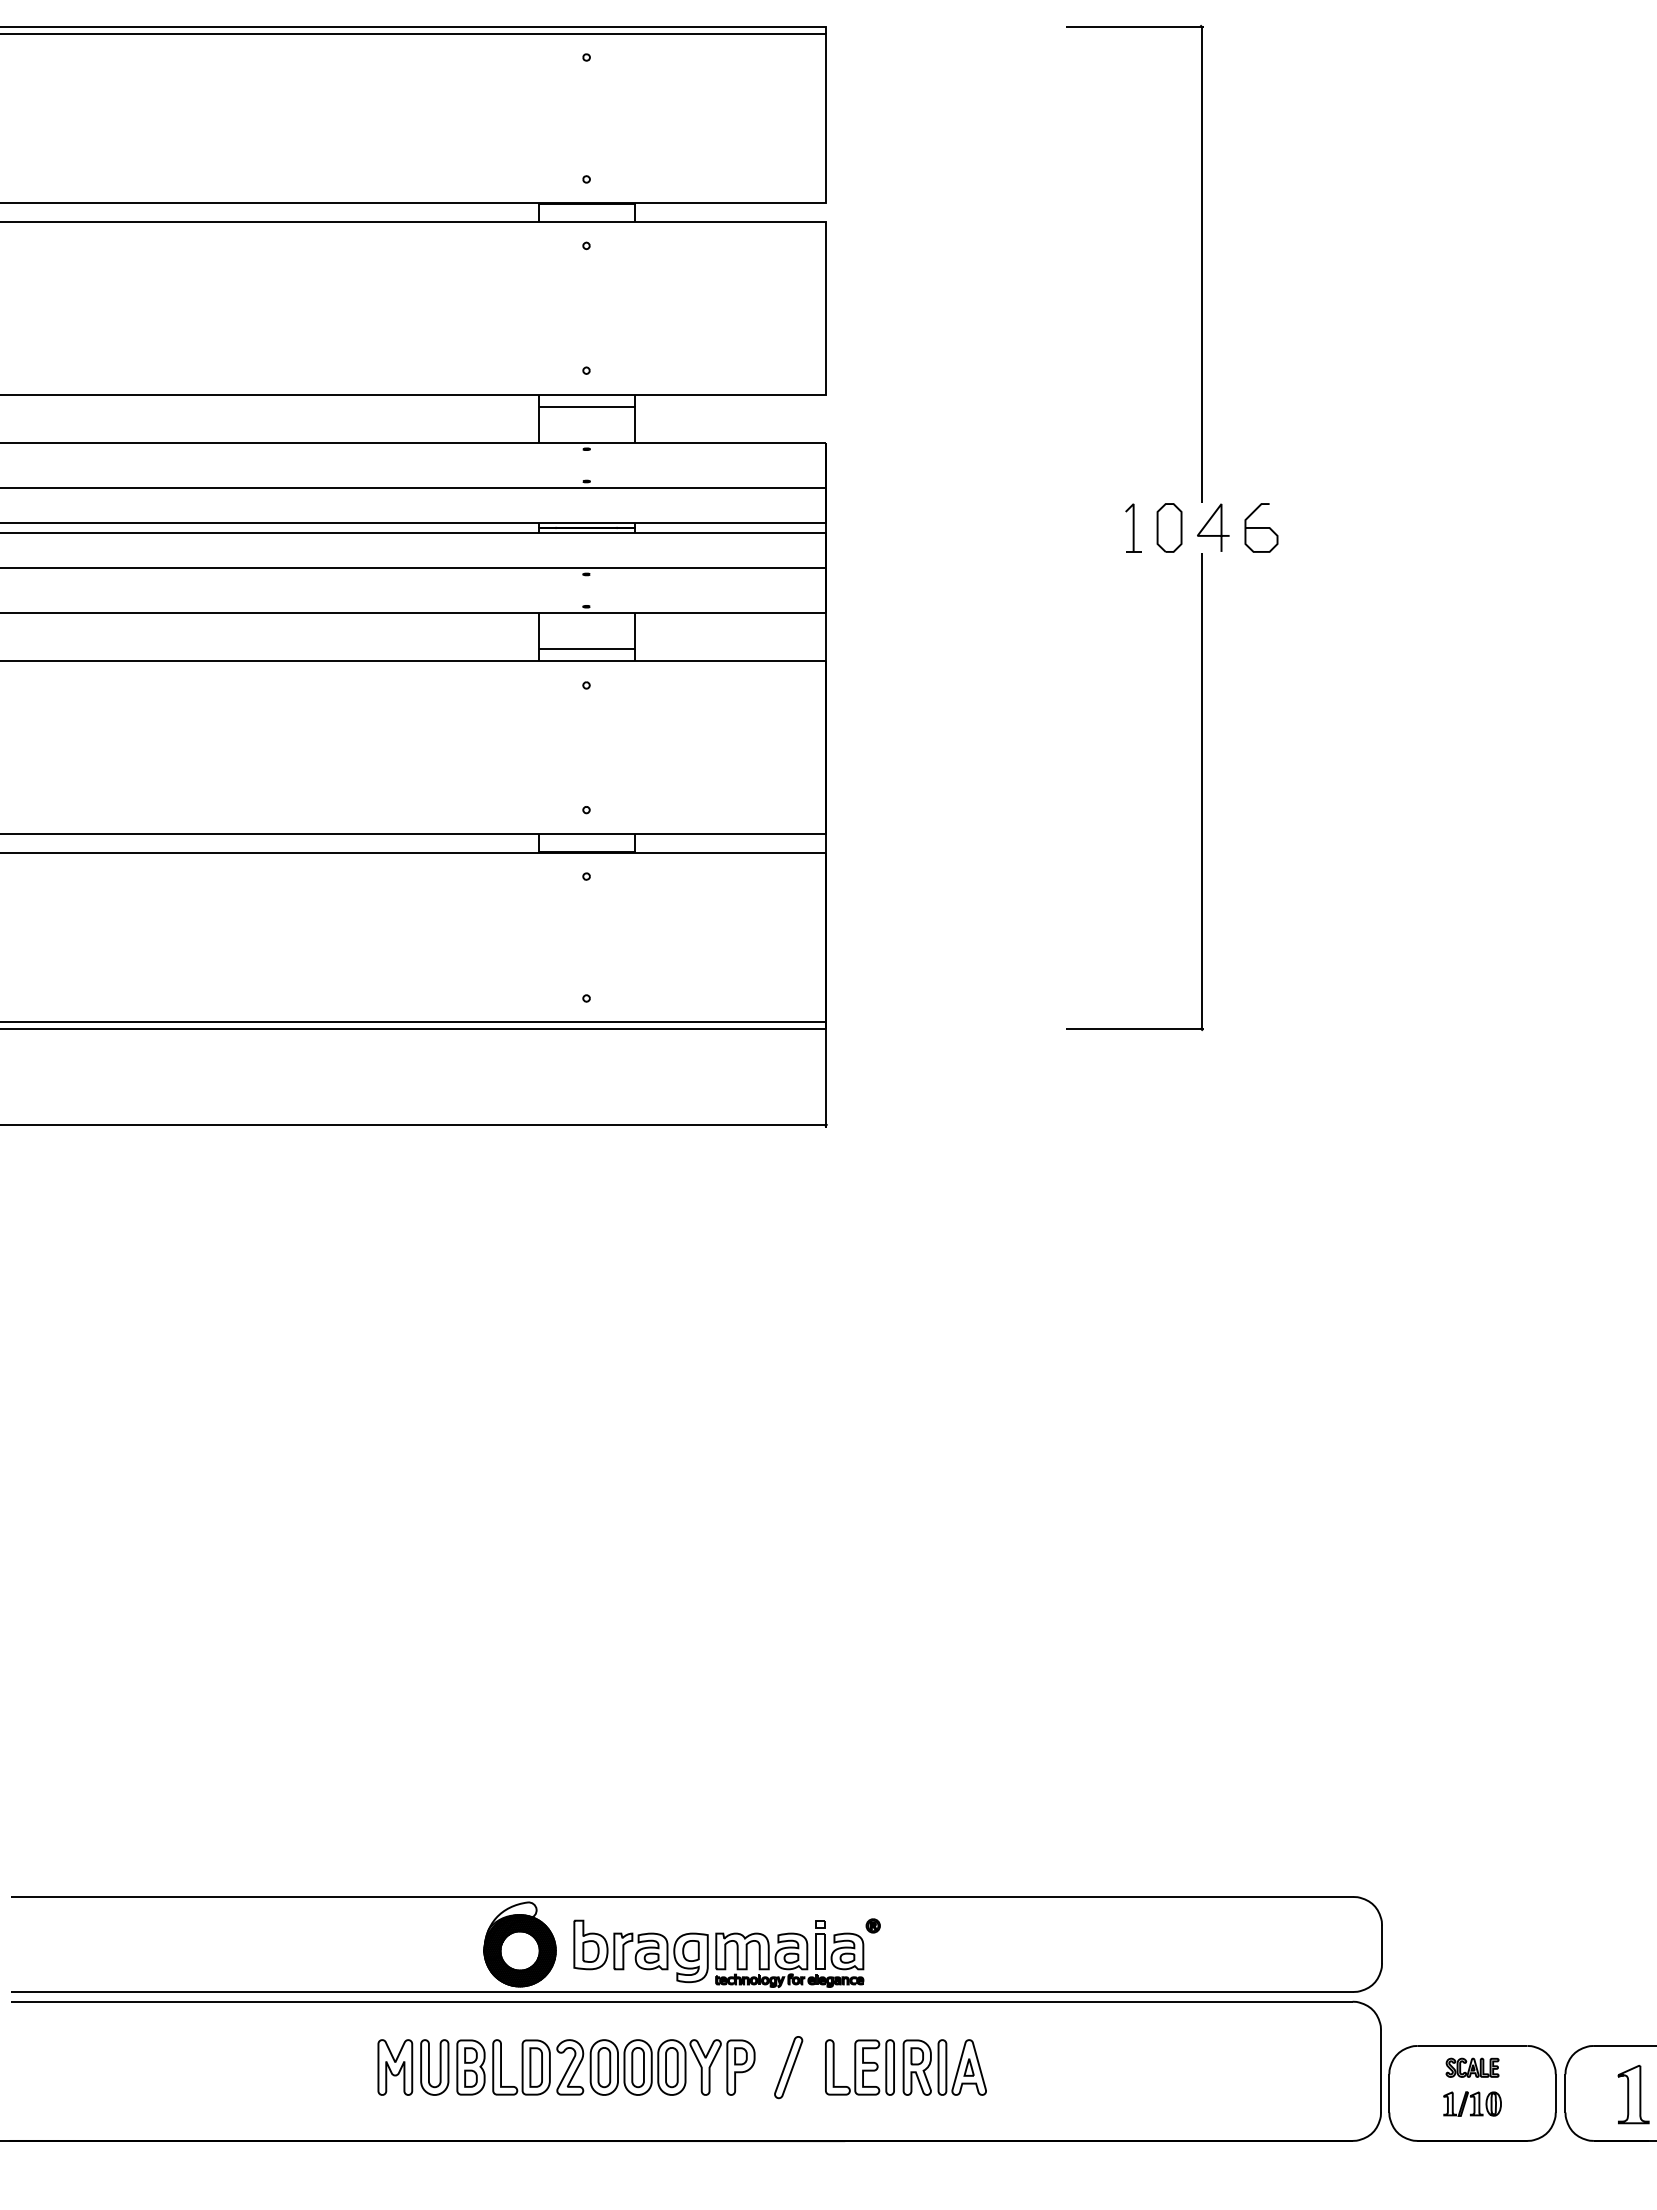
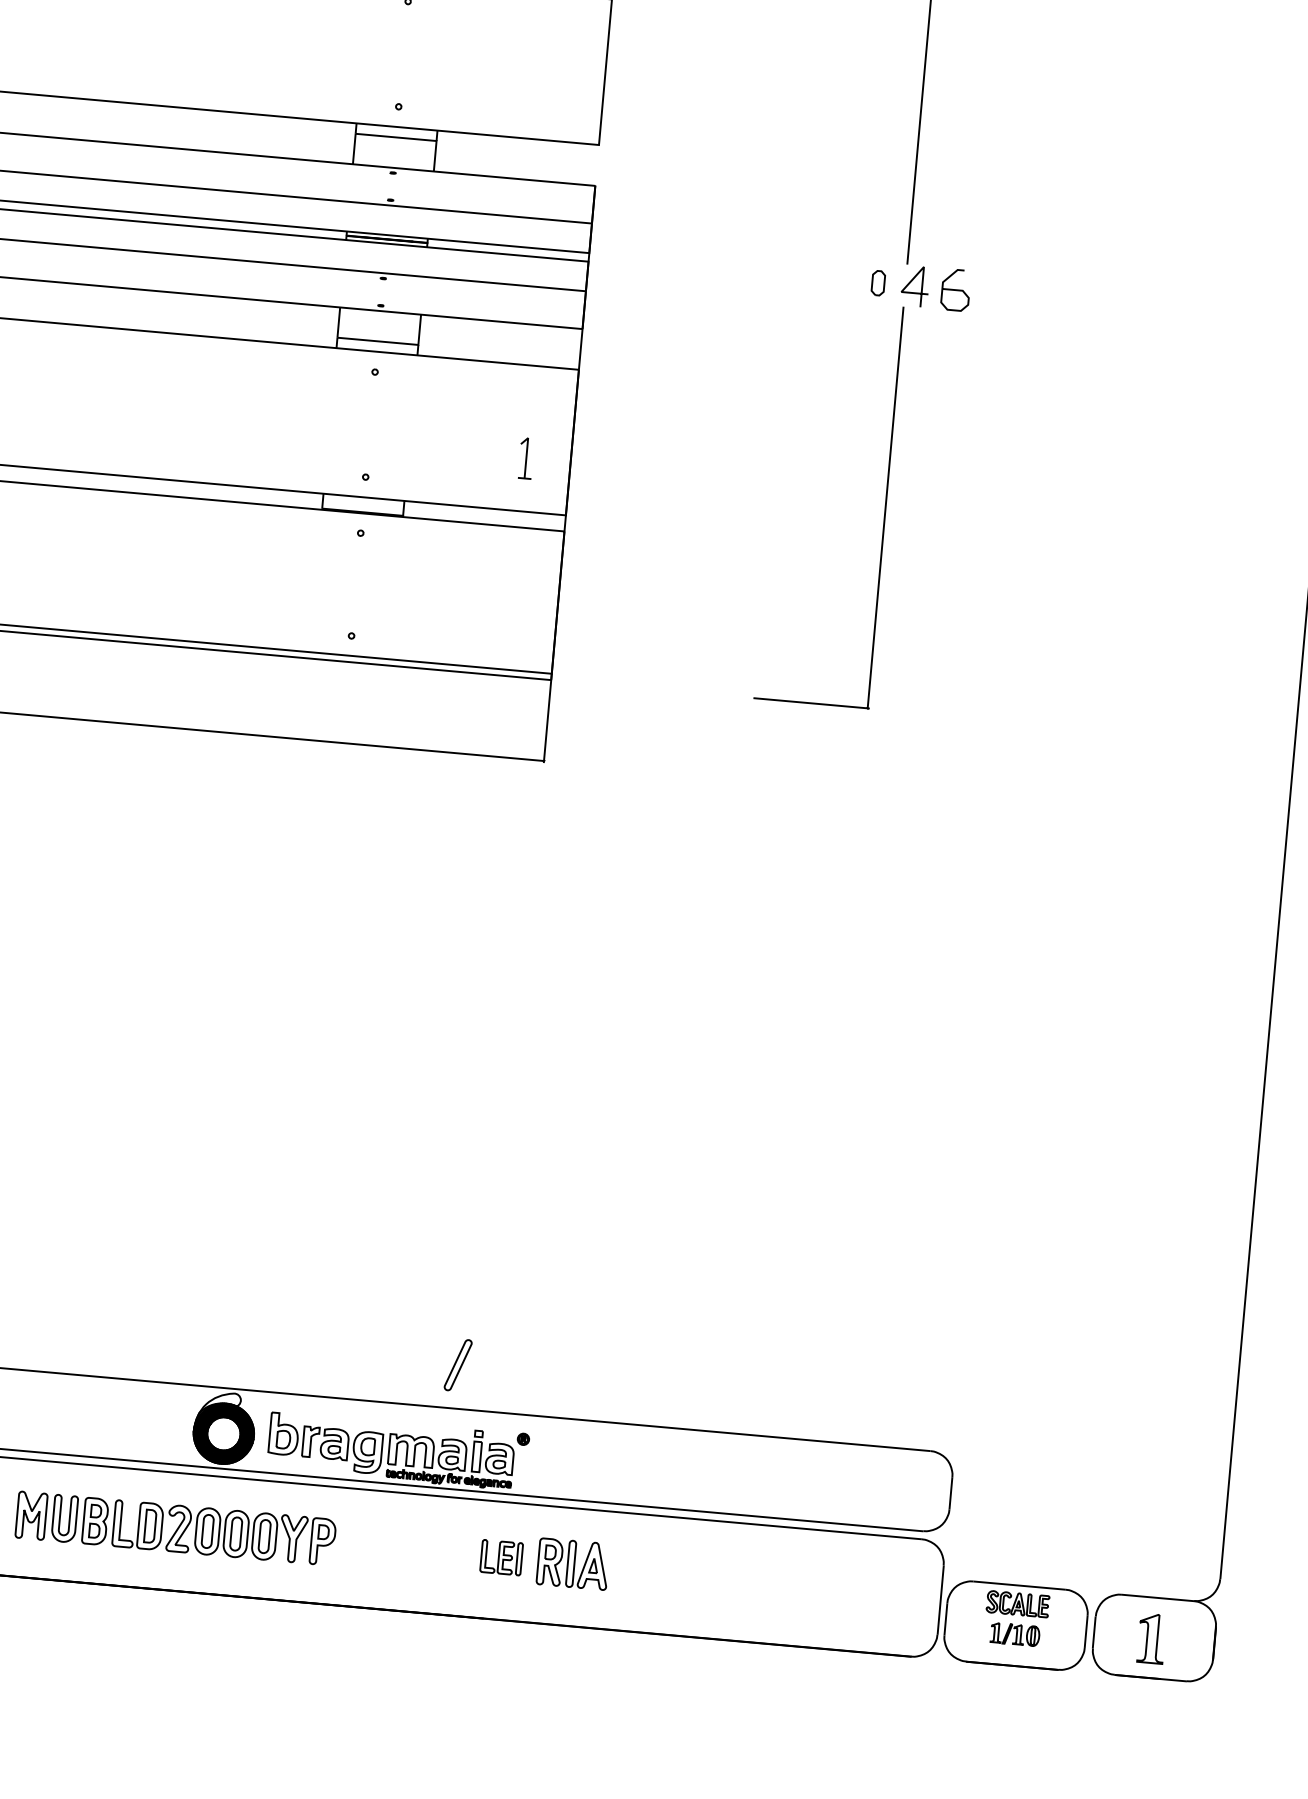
part: (1133, 527) -> (526, 457), moved
part: (1169, 527) -> (878, 282), size x0.6
part: (566, 2067) -> (175, 1528), moved
part: (788, 2067) -> (458, 1365), moved
part: (859, 2067) -> (501, 1557), size x0.7
part: (1472, 2067) -> (1017, 1603), size x1.4

